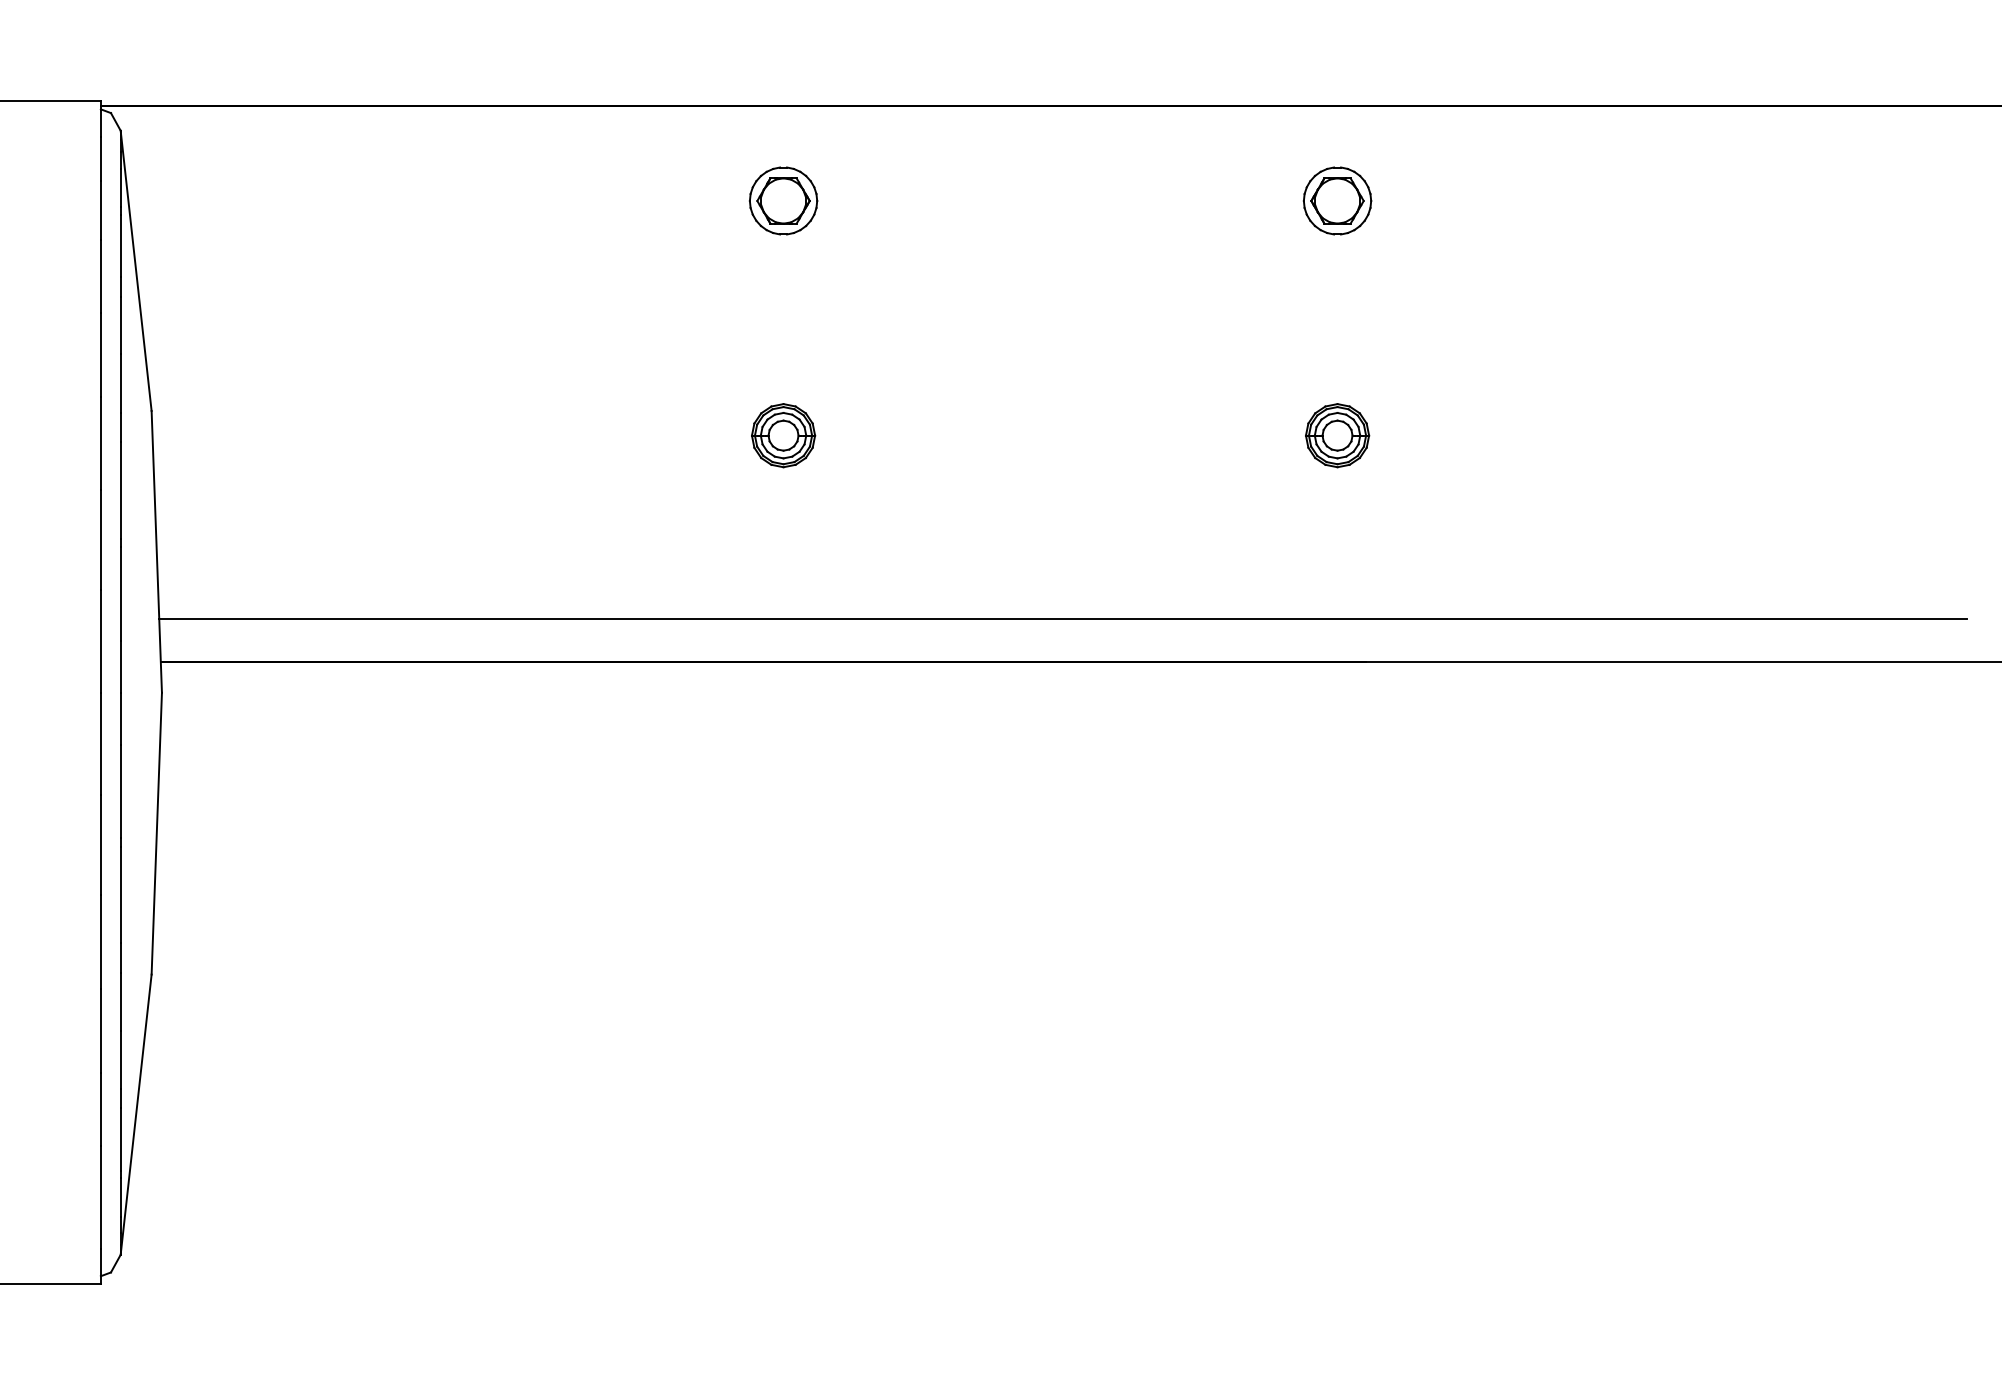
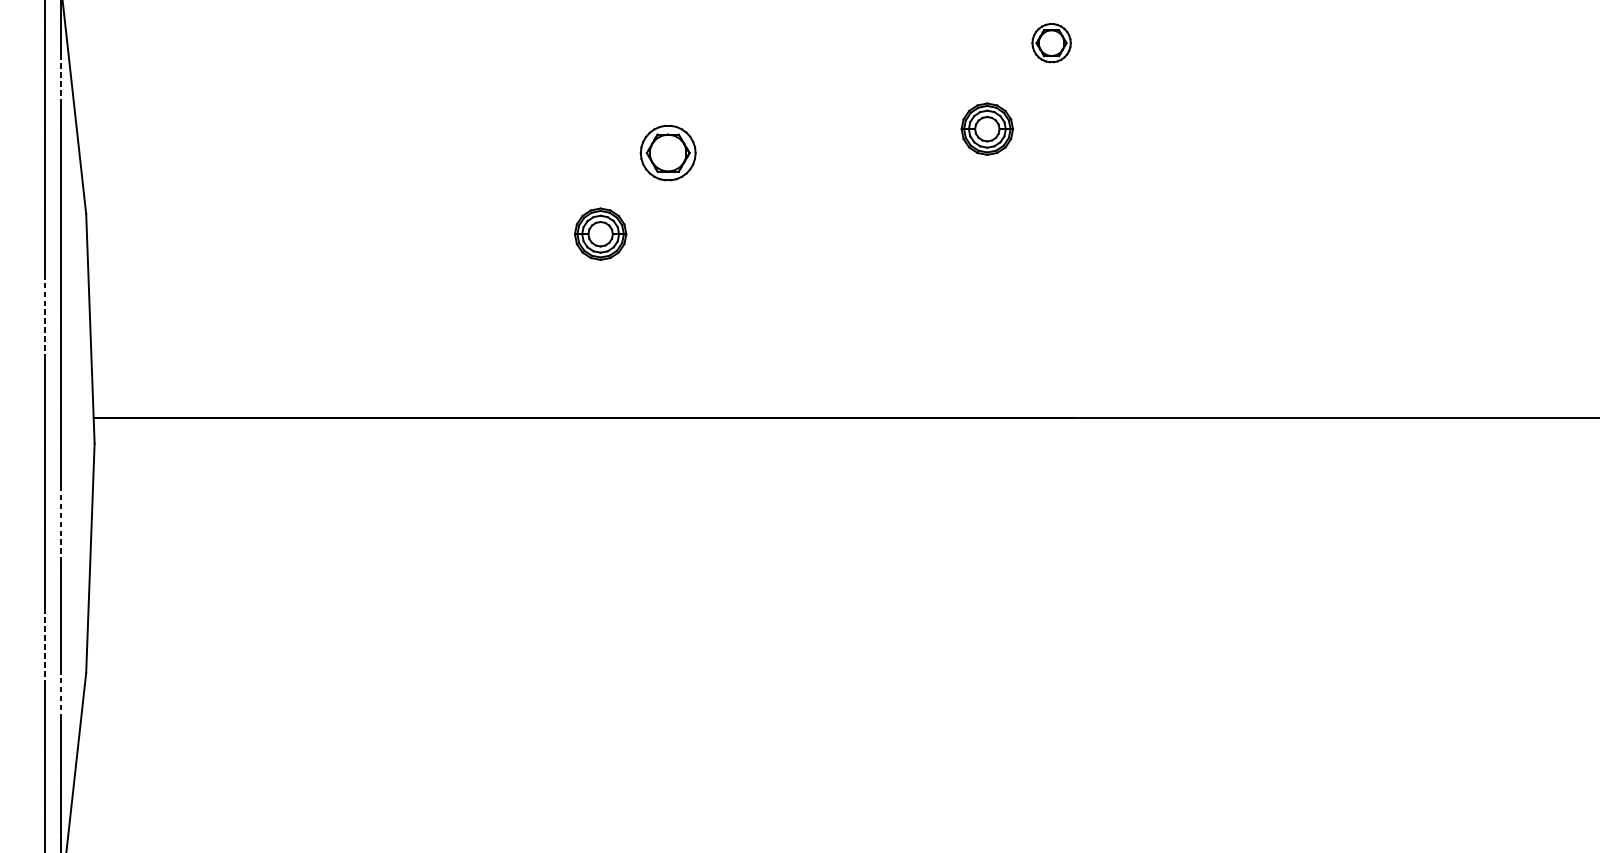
part: (783, 200) -> (668, 152), moved
part: (1337, 200) -> (1051, 42), size x0.7
line: (120, 246) -> (60, 80), solid -> dashed
part: (1337, 435) -> (987, 129), moved
line: (100, 540) -> (44, 319), solid -> dashed
line: (1063, 618) -> (828, 383), removed
line: (120, 791) -> (60, 523), solid -> dashed
line: (100, 941) -> (44, 646), solid -> dashed
line: (120, 1001) -> (60, 694), solid -> dashed

